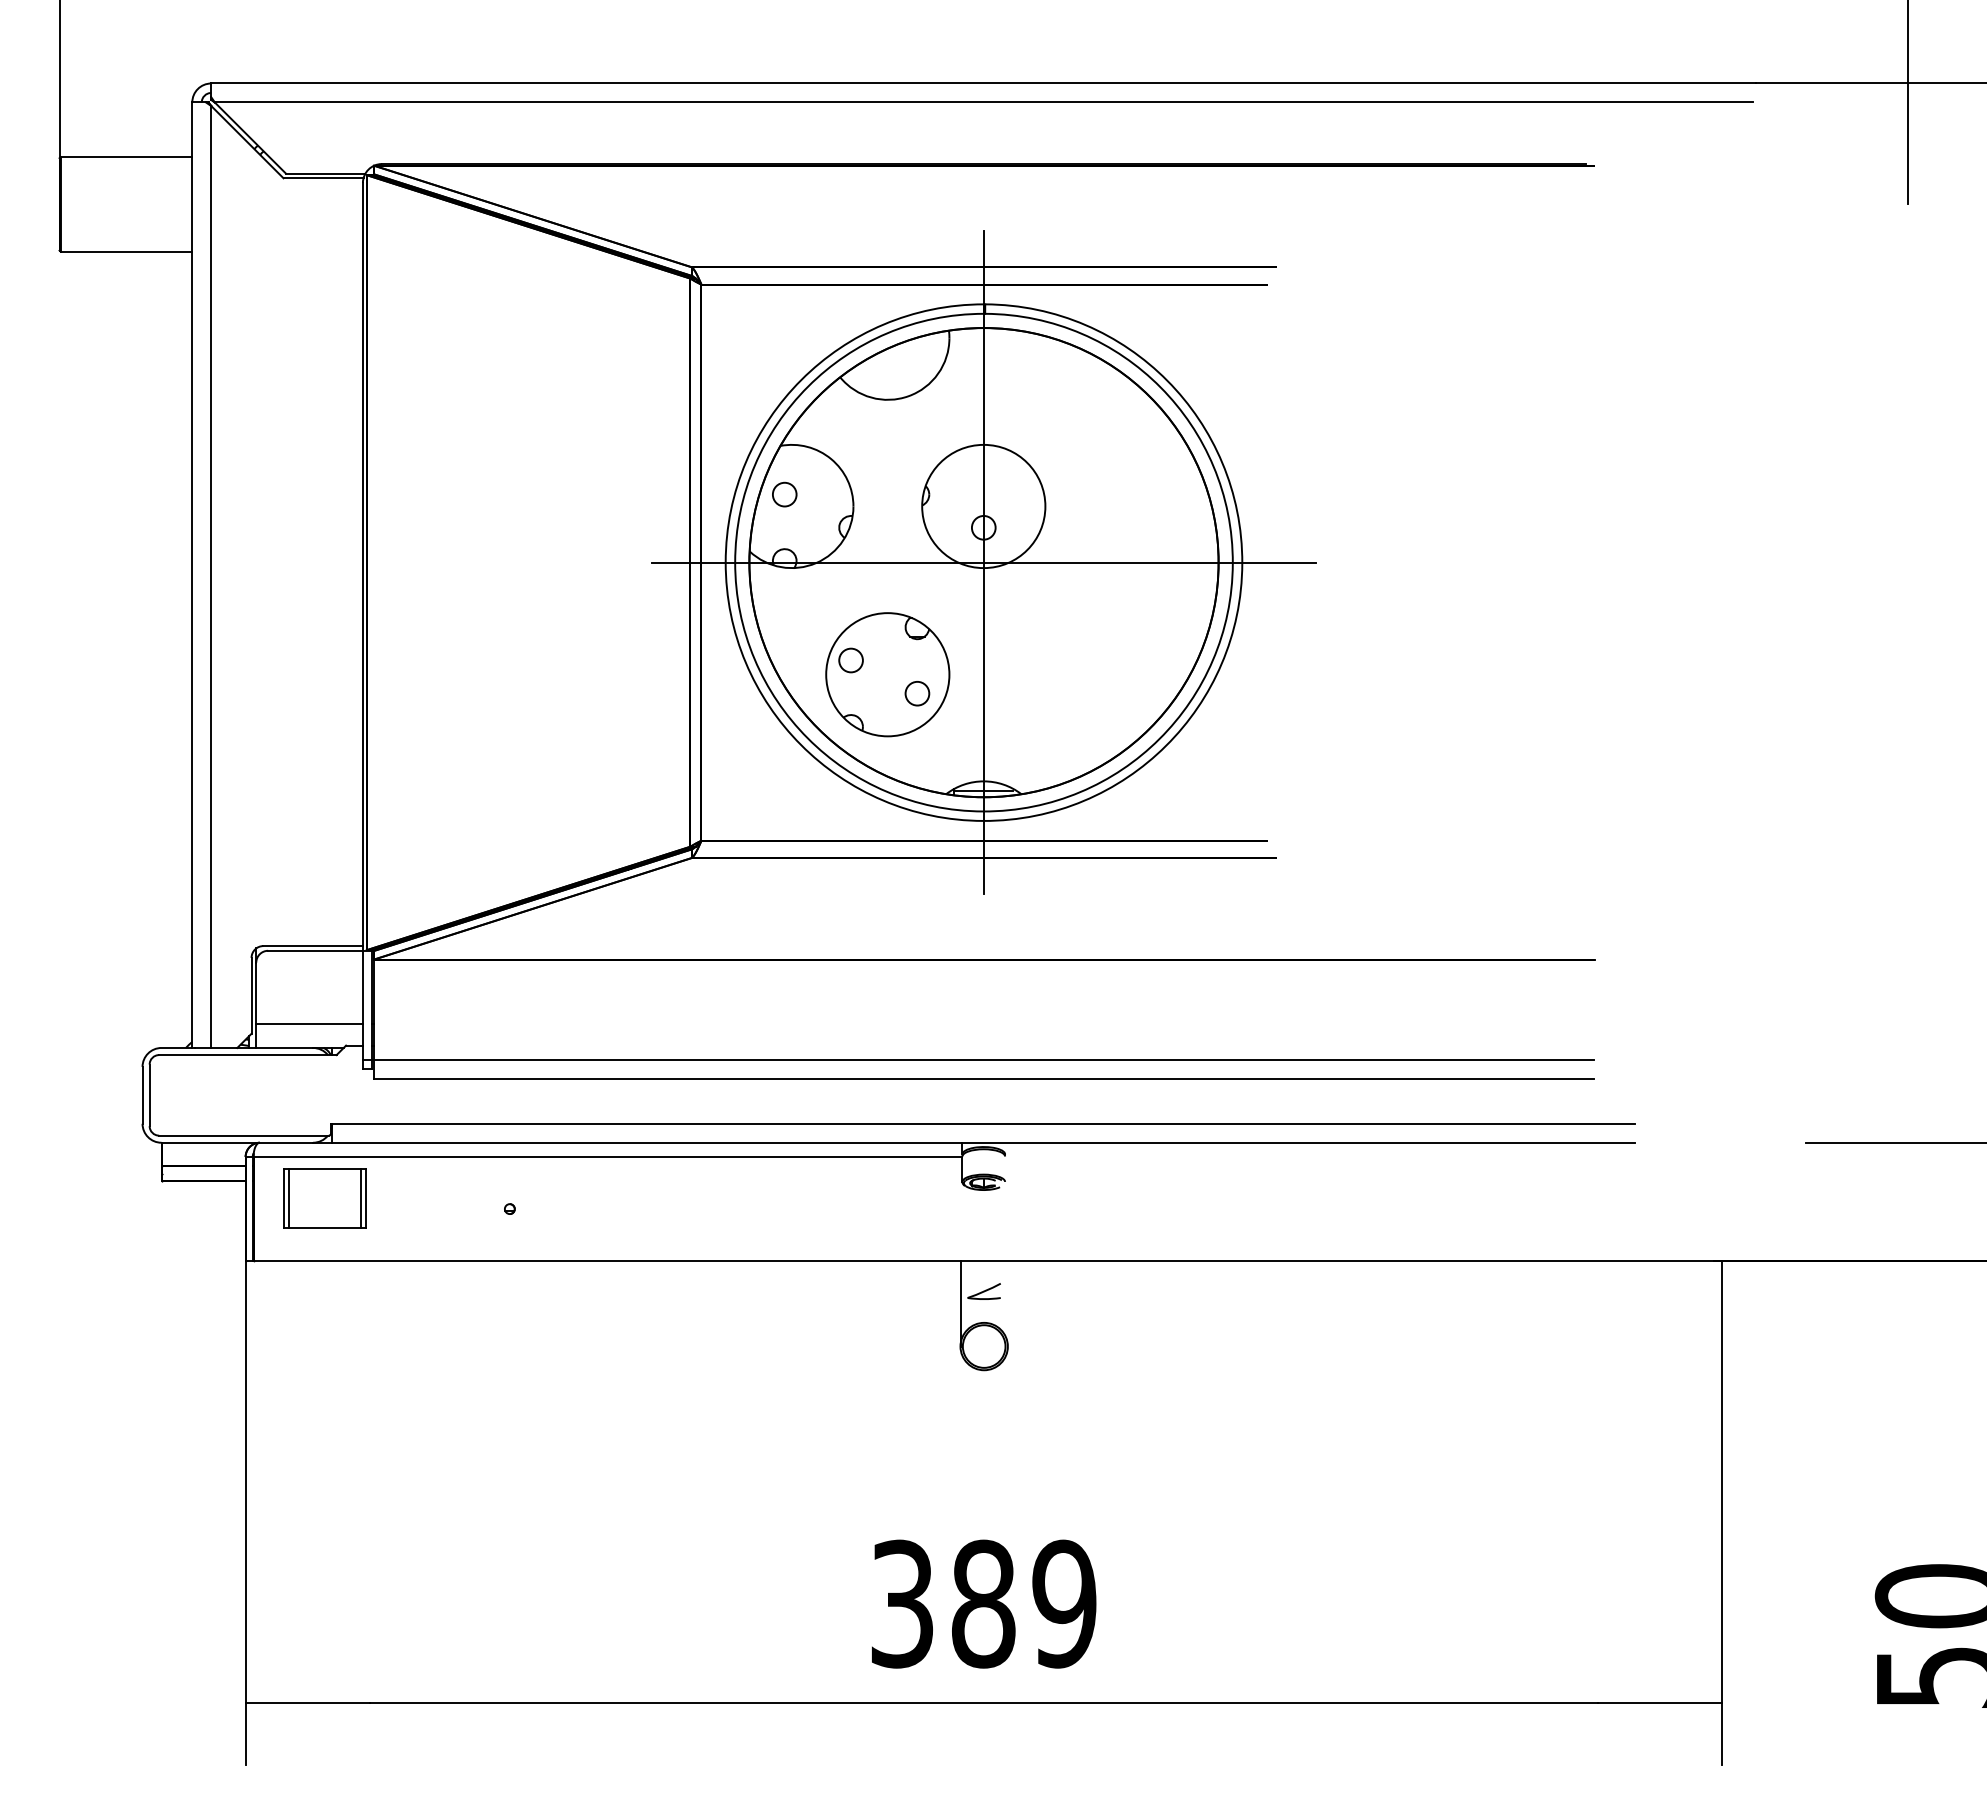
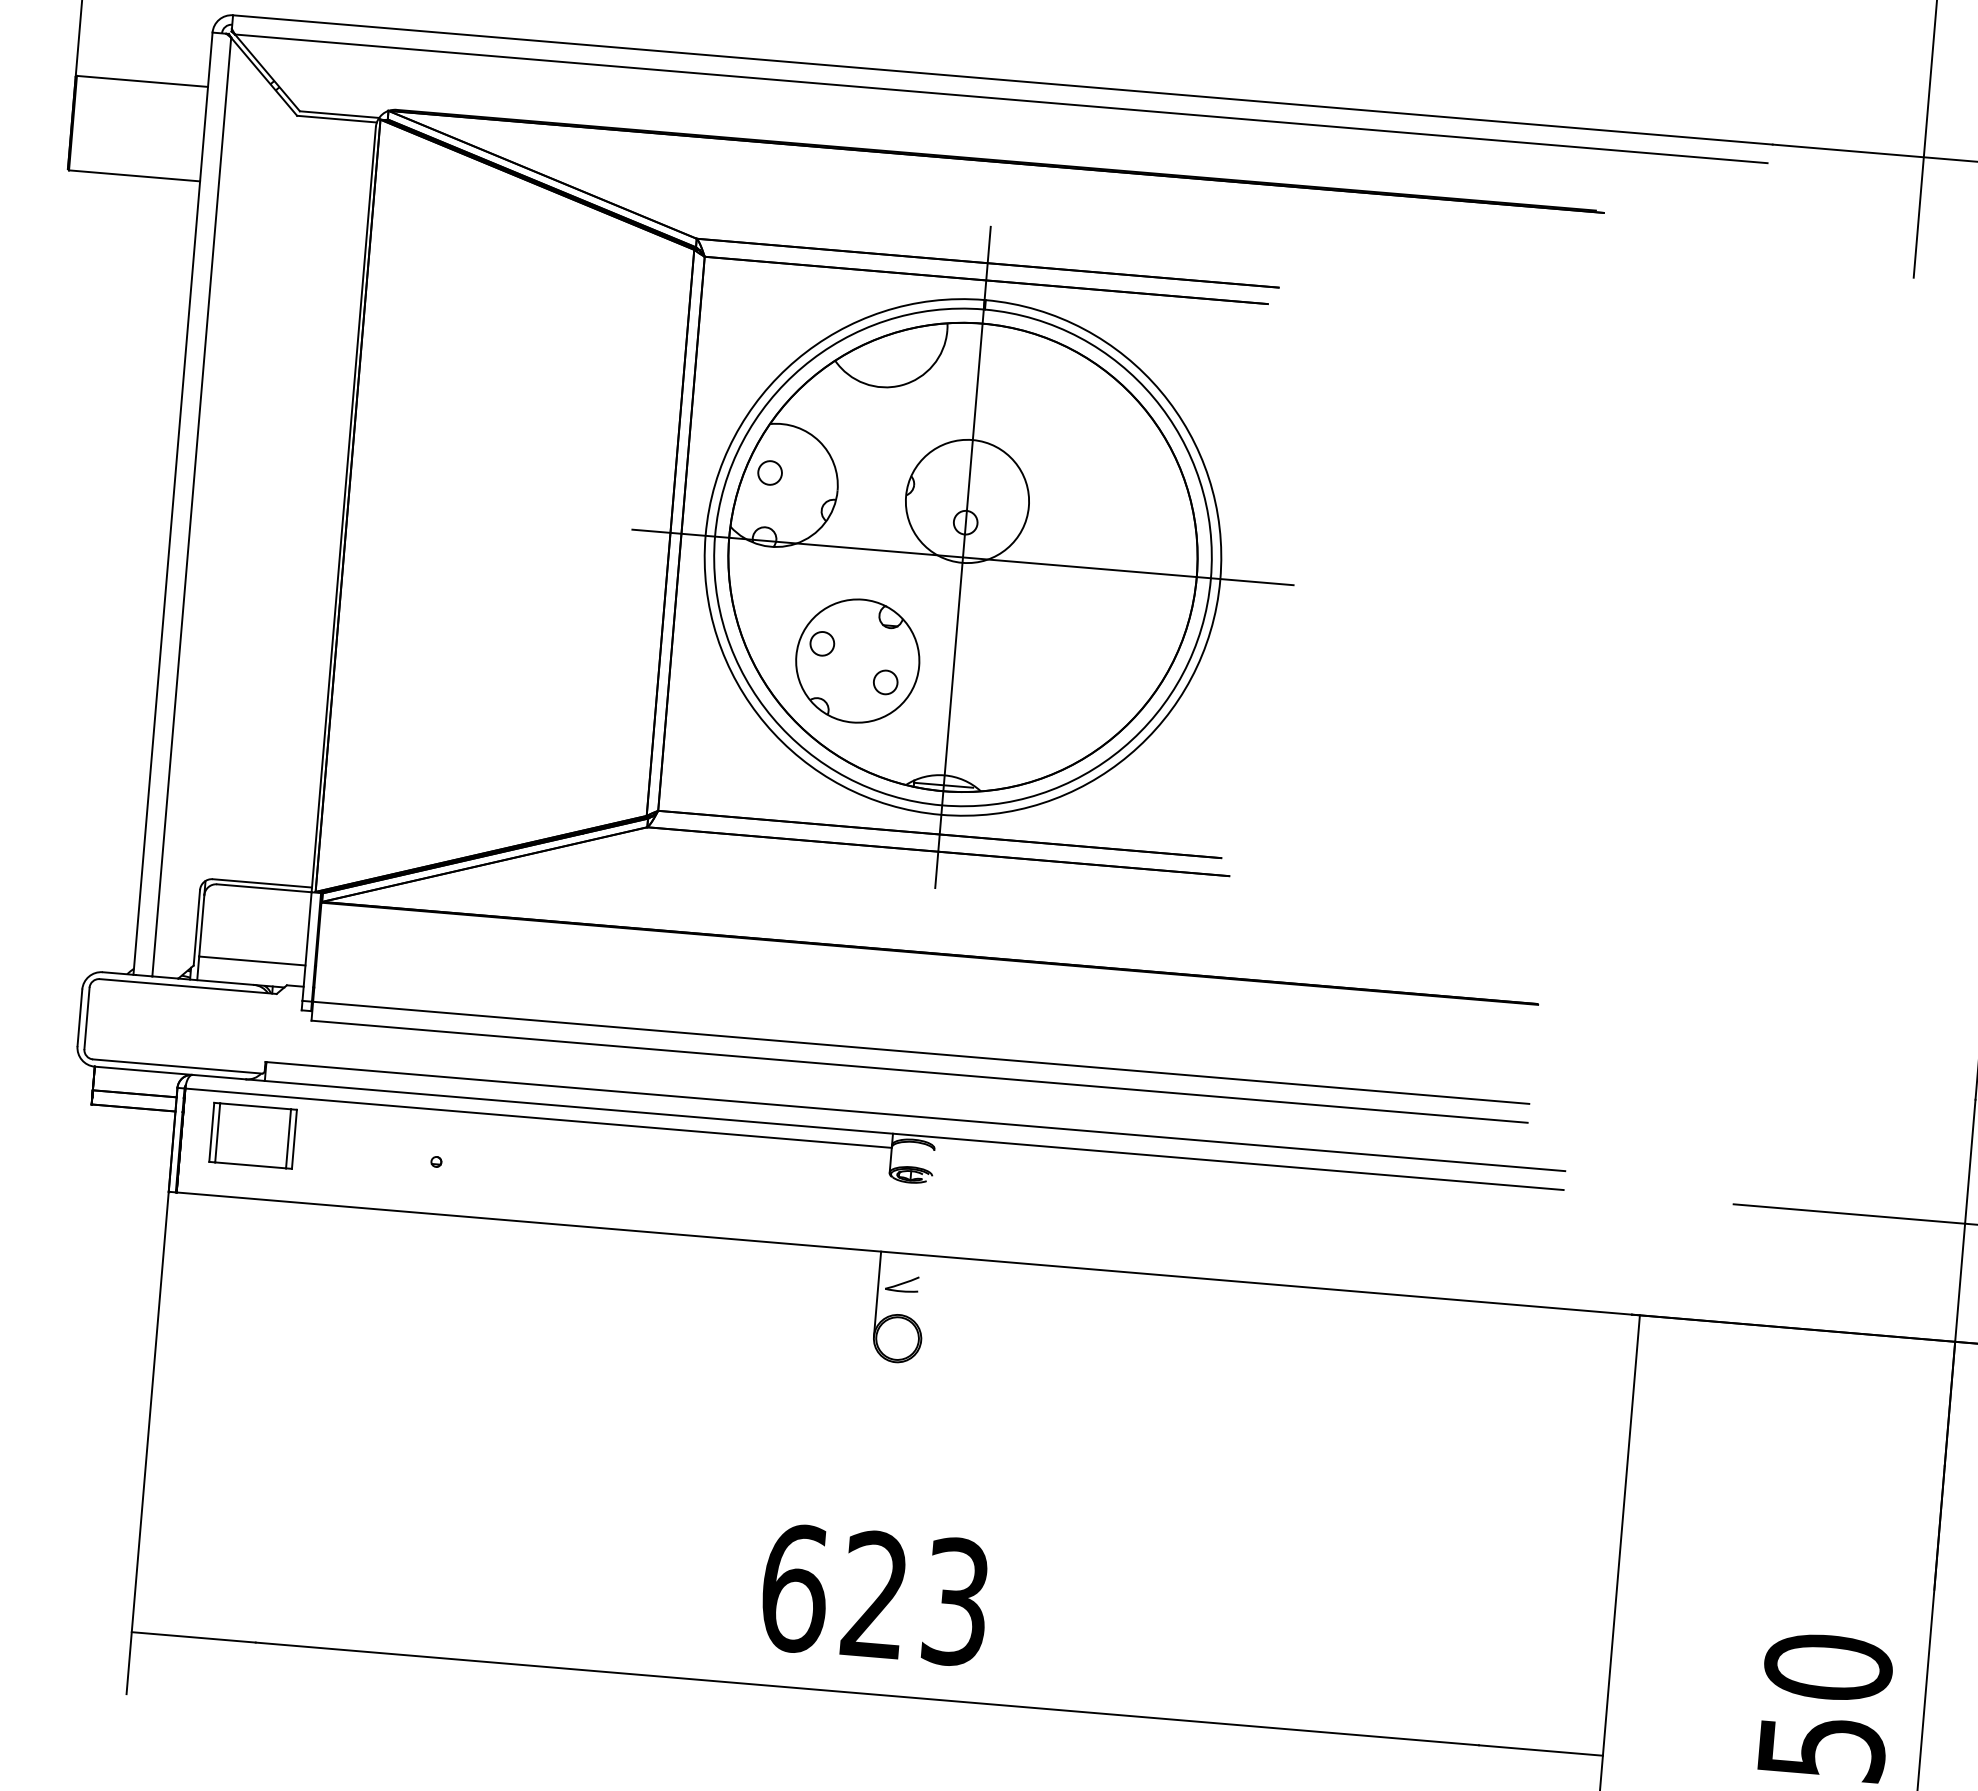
text: (983, 1603) -> (875, 1594), 389 -> 623

